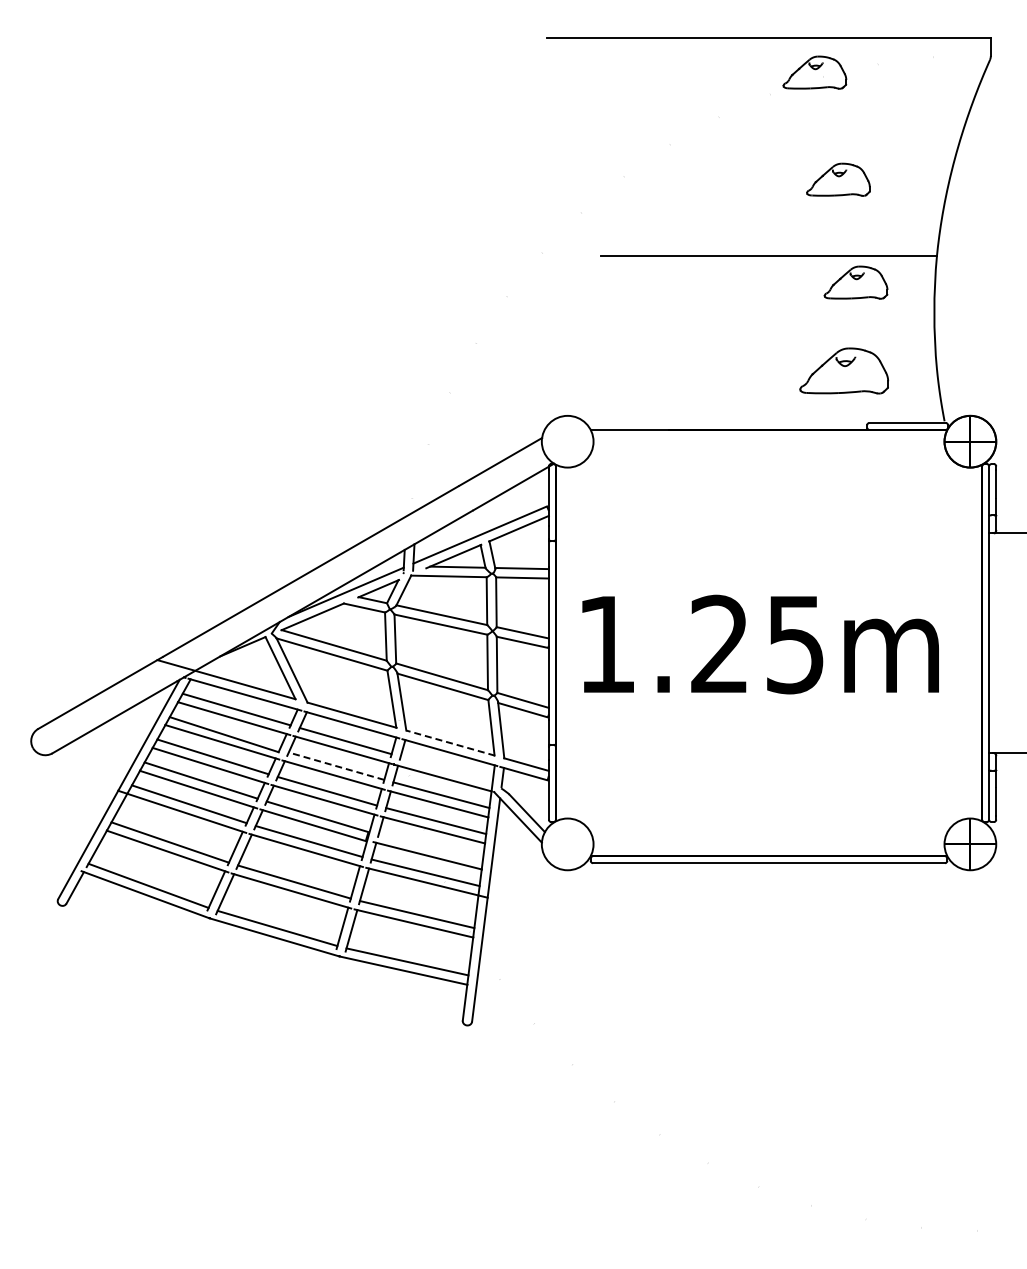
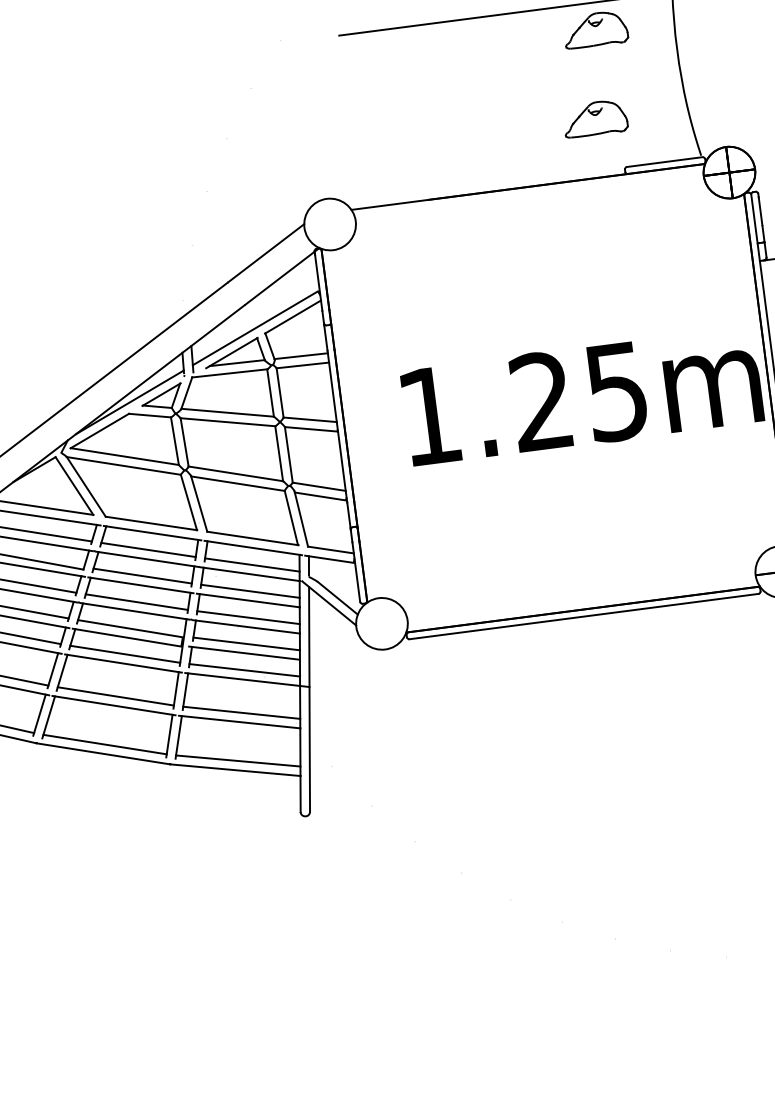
part: (844, 370) -> (595, 118), size x0.71
text: (760, 644) -> (582, 396), moved
line: (450, 742) -> (252, 537), dashed -> solid
line: (336, 766) -> (142, 576), dashed -> solid
line: (446, 768) -> (252, 564), added
line: (430, 846) -> (246, 643), added

